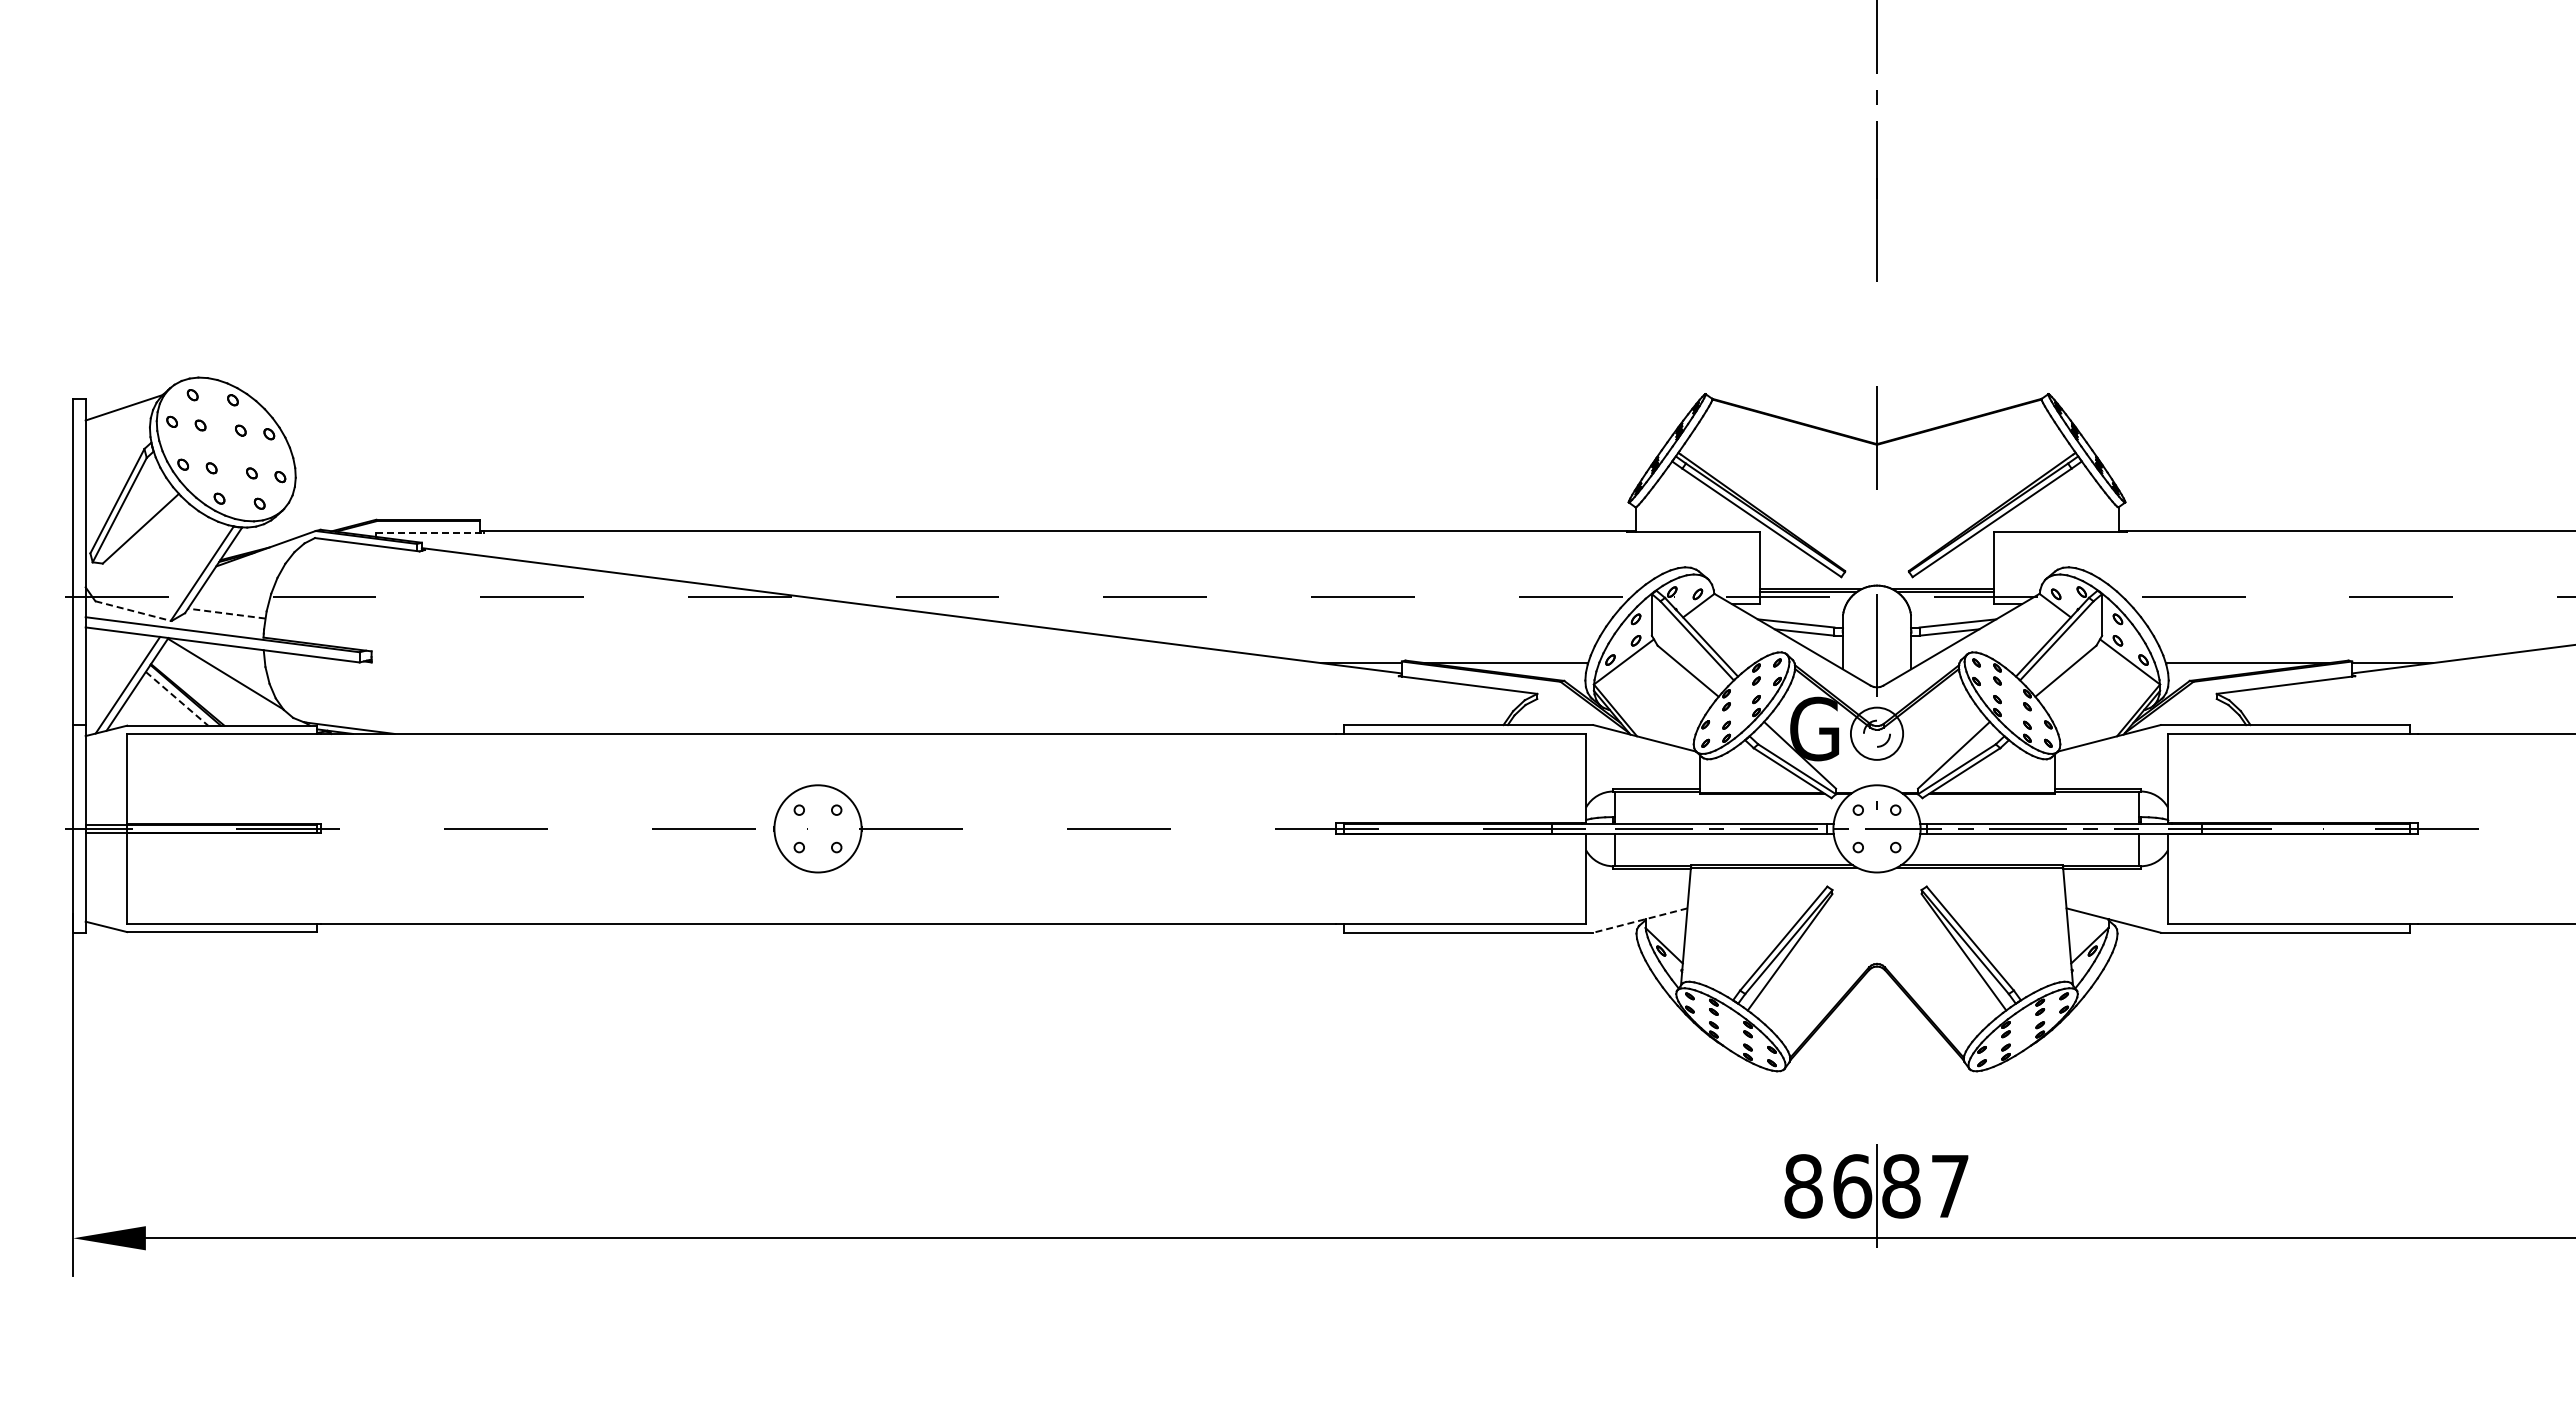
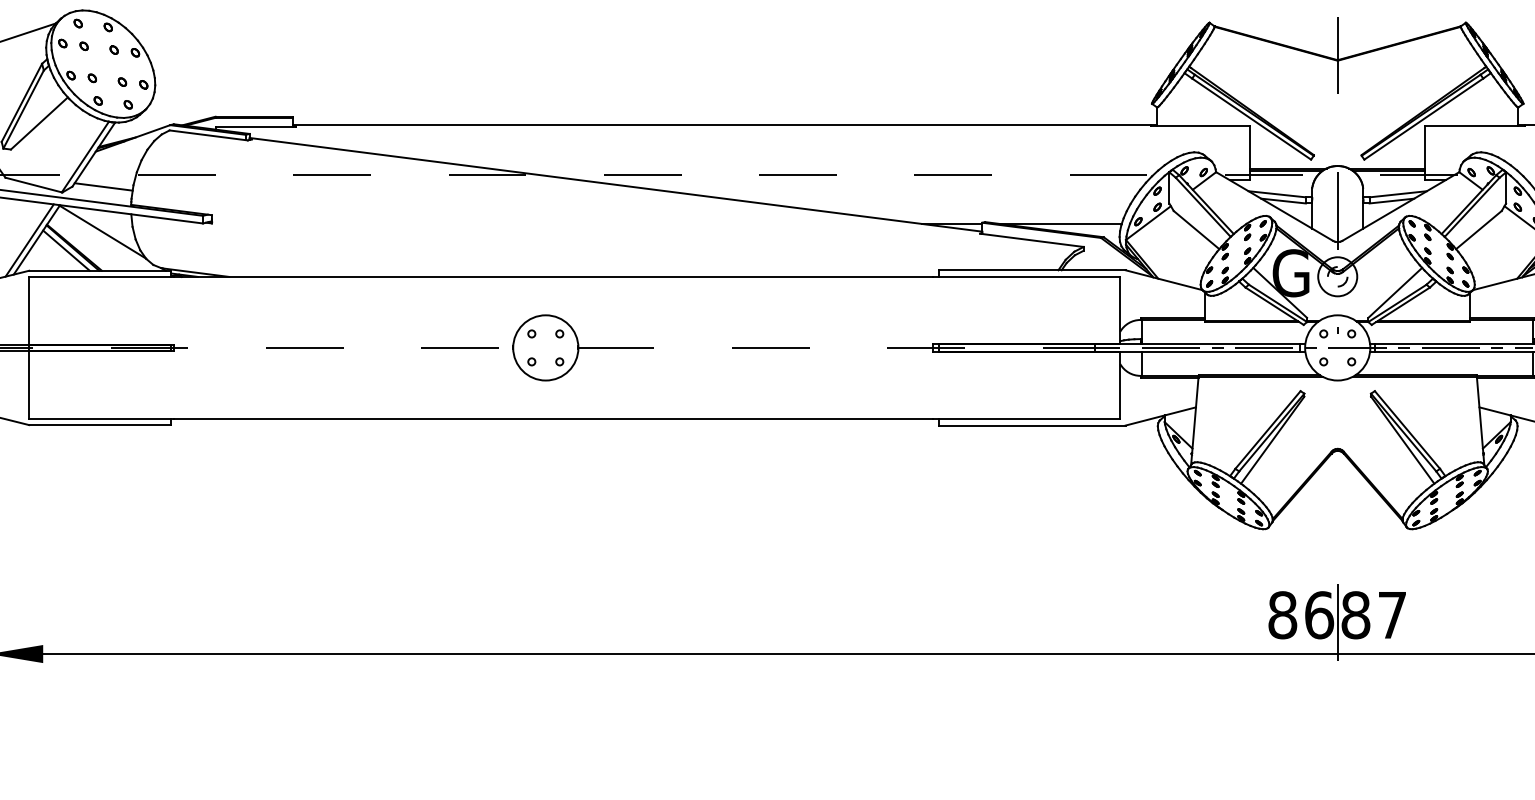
line: (430, 533) -> (256, 127), dashed -> solid
line: (133, 611) -> (33, 185), dashed -> solid
line: (226, 613) -> (103, 186), dashed -> solid
line: (177, 699) -> (66, 251), dashed -> solid
line: (1640, 920) -> (1160, 416), dashed -> solid

